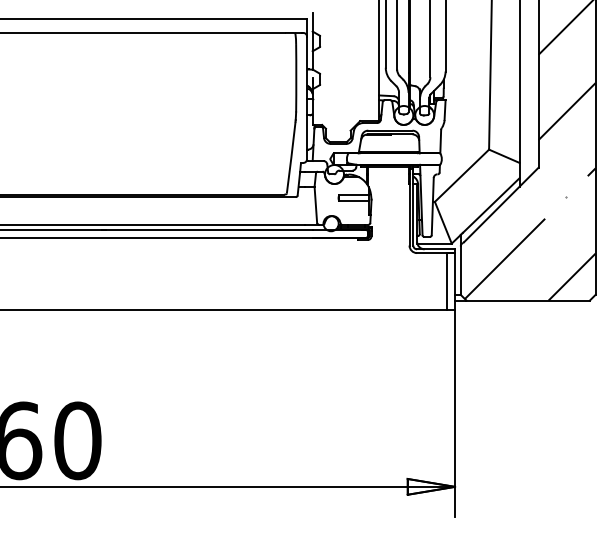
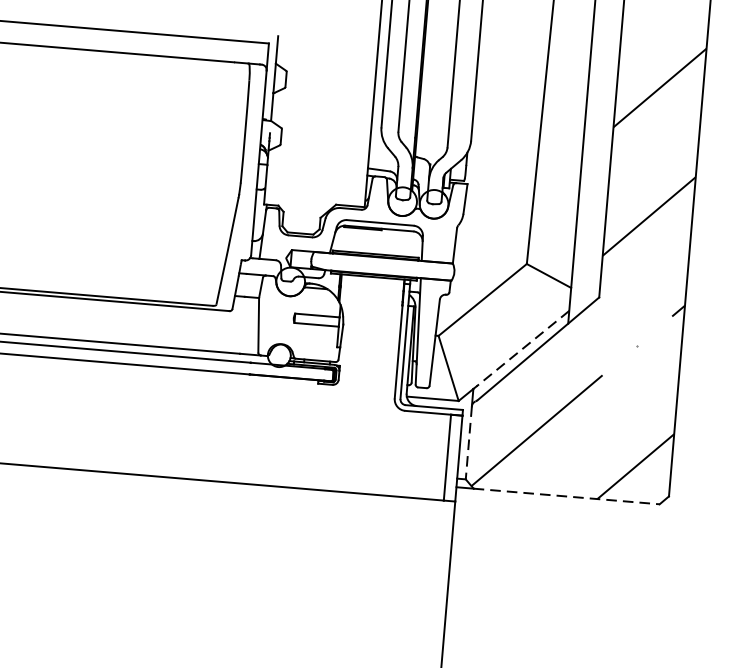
line: (490, 205) -> (521, 348), solid -> dashed
line: (460, 271) -> (468, 444), solid -> dashed
line: (528, 300) -> (567, 496), solid -> dashed

